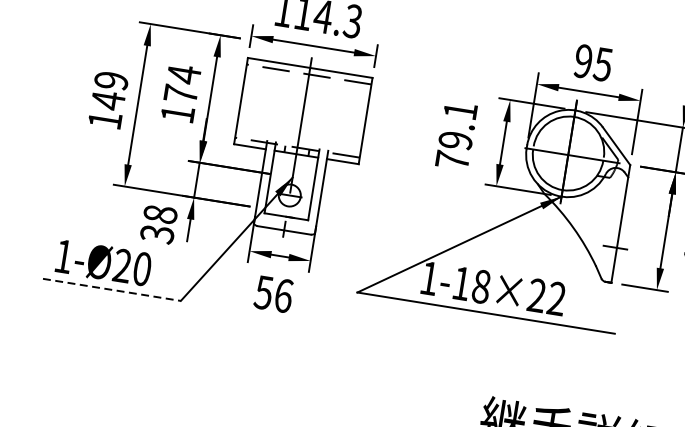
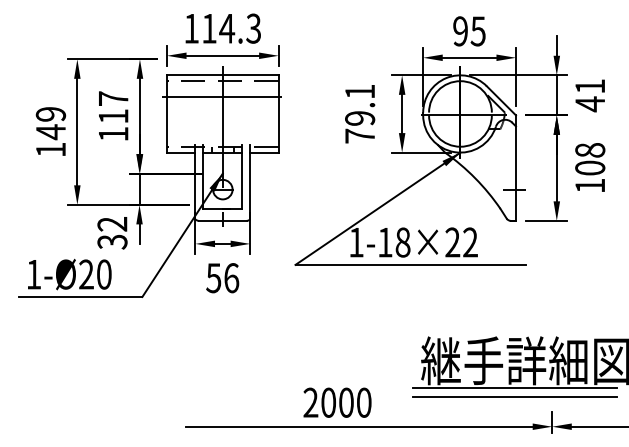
text: (182, 83) -> (113, 106), 174 -> 117
line: (304, 91) -> (221, 96), added
text: (160, 213) -> (112, 223), 38 -> 32
line: (111, 289) -> (80, 296), dashed -> solid

